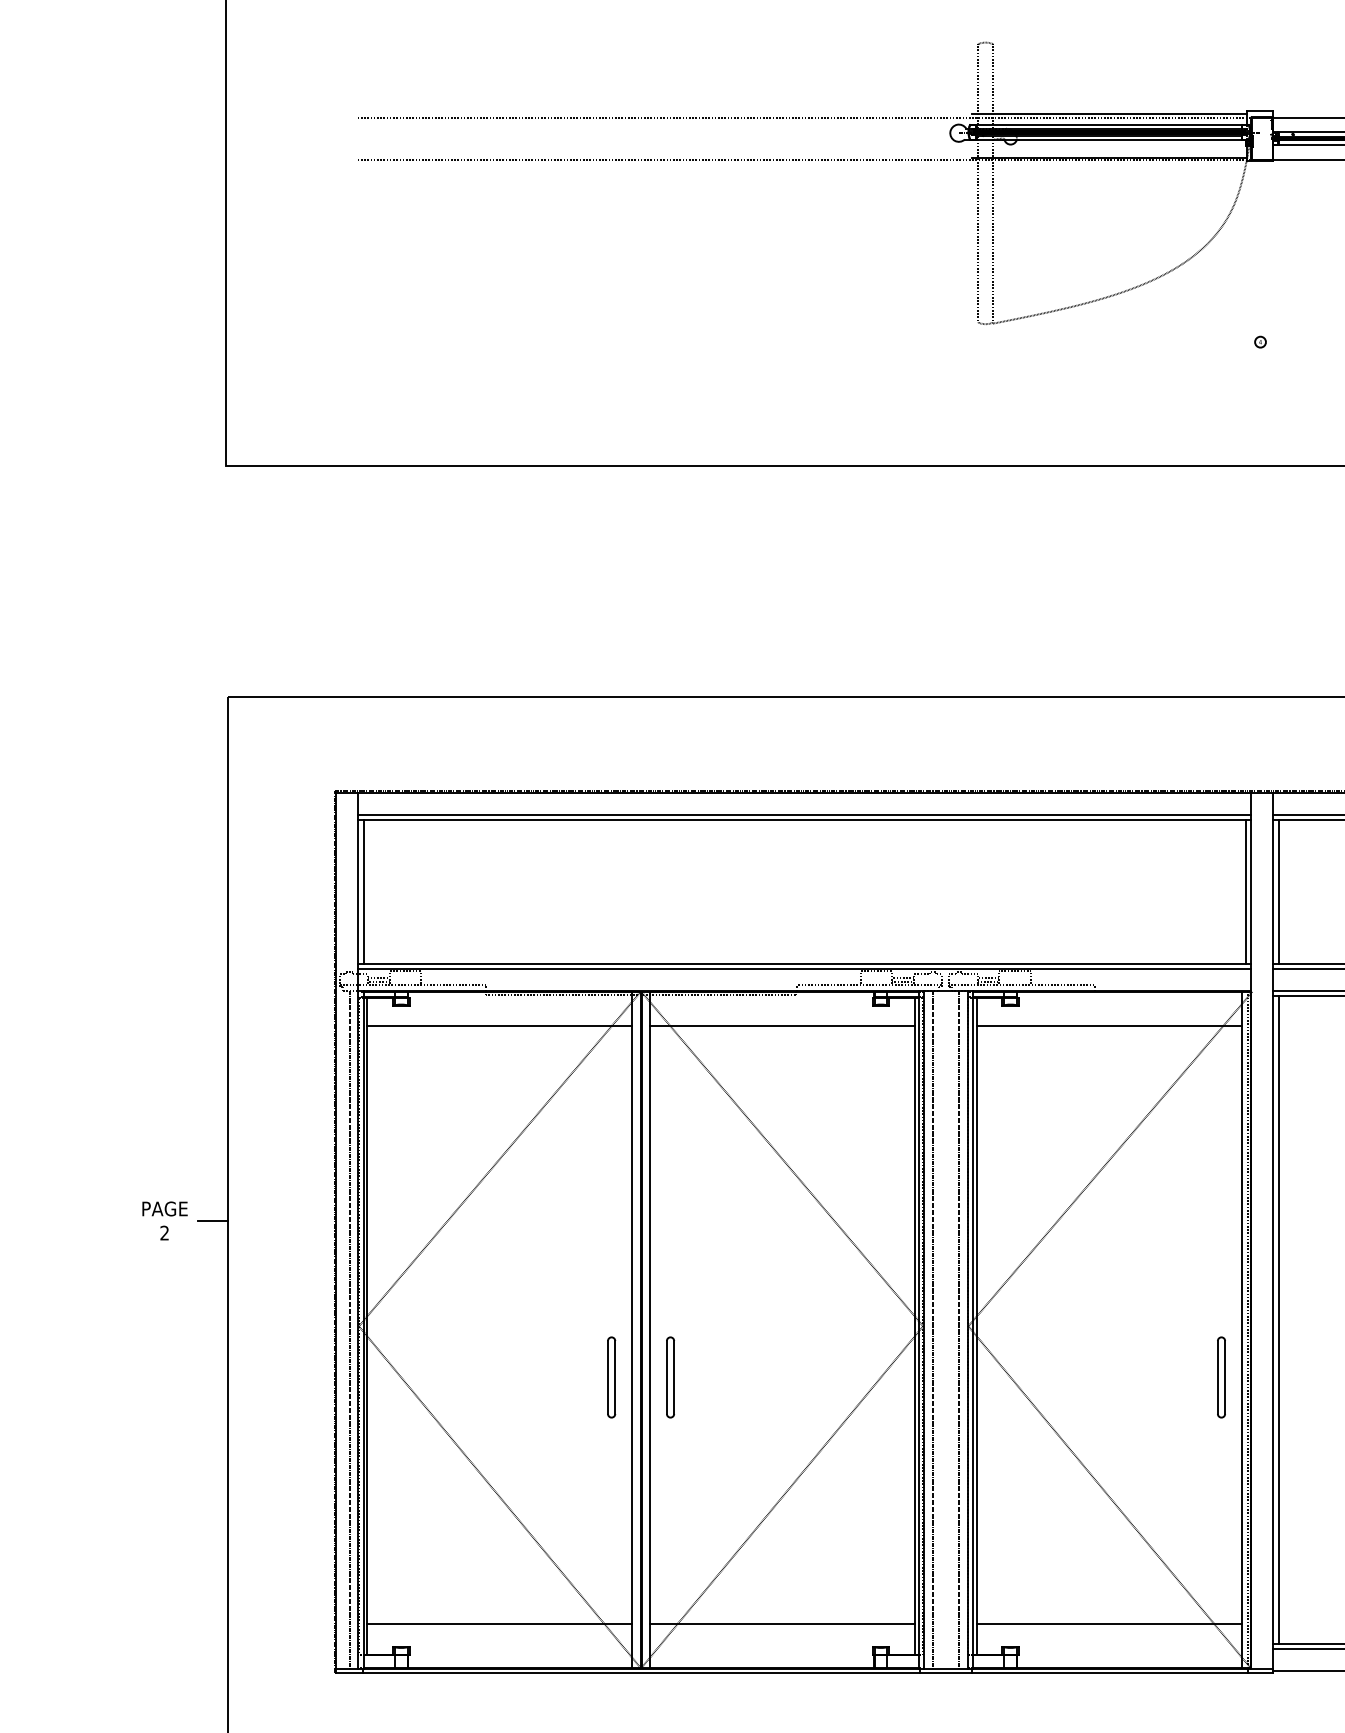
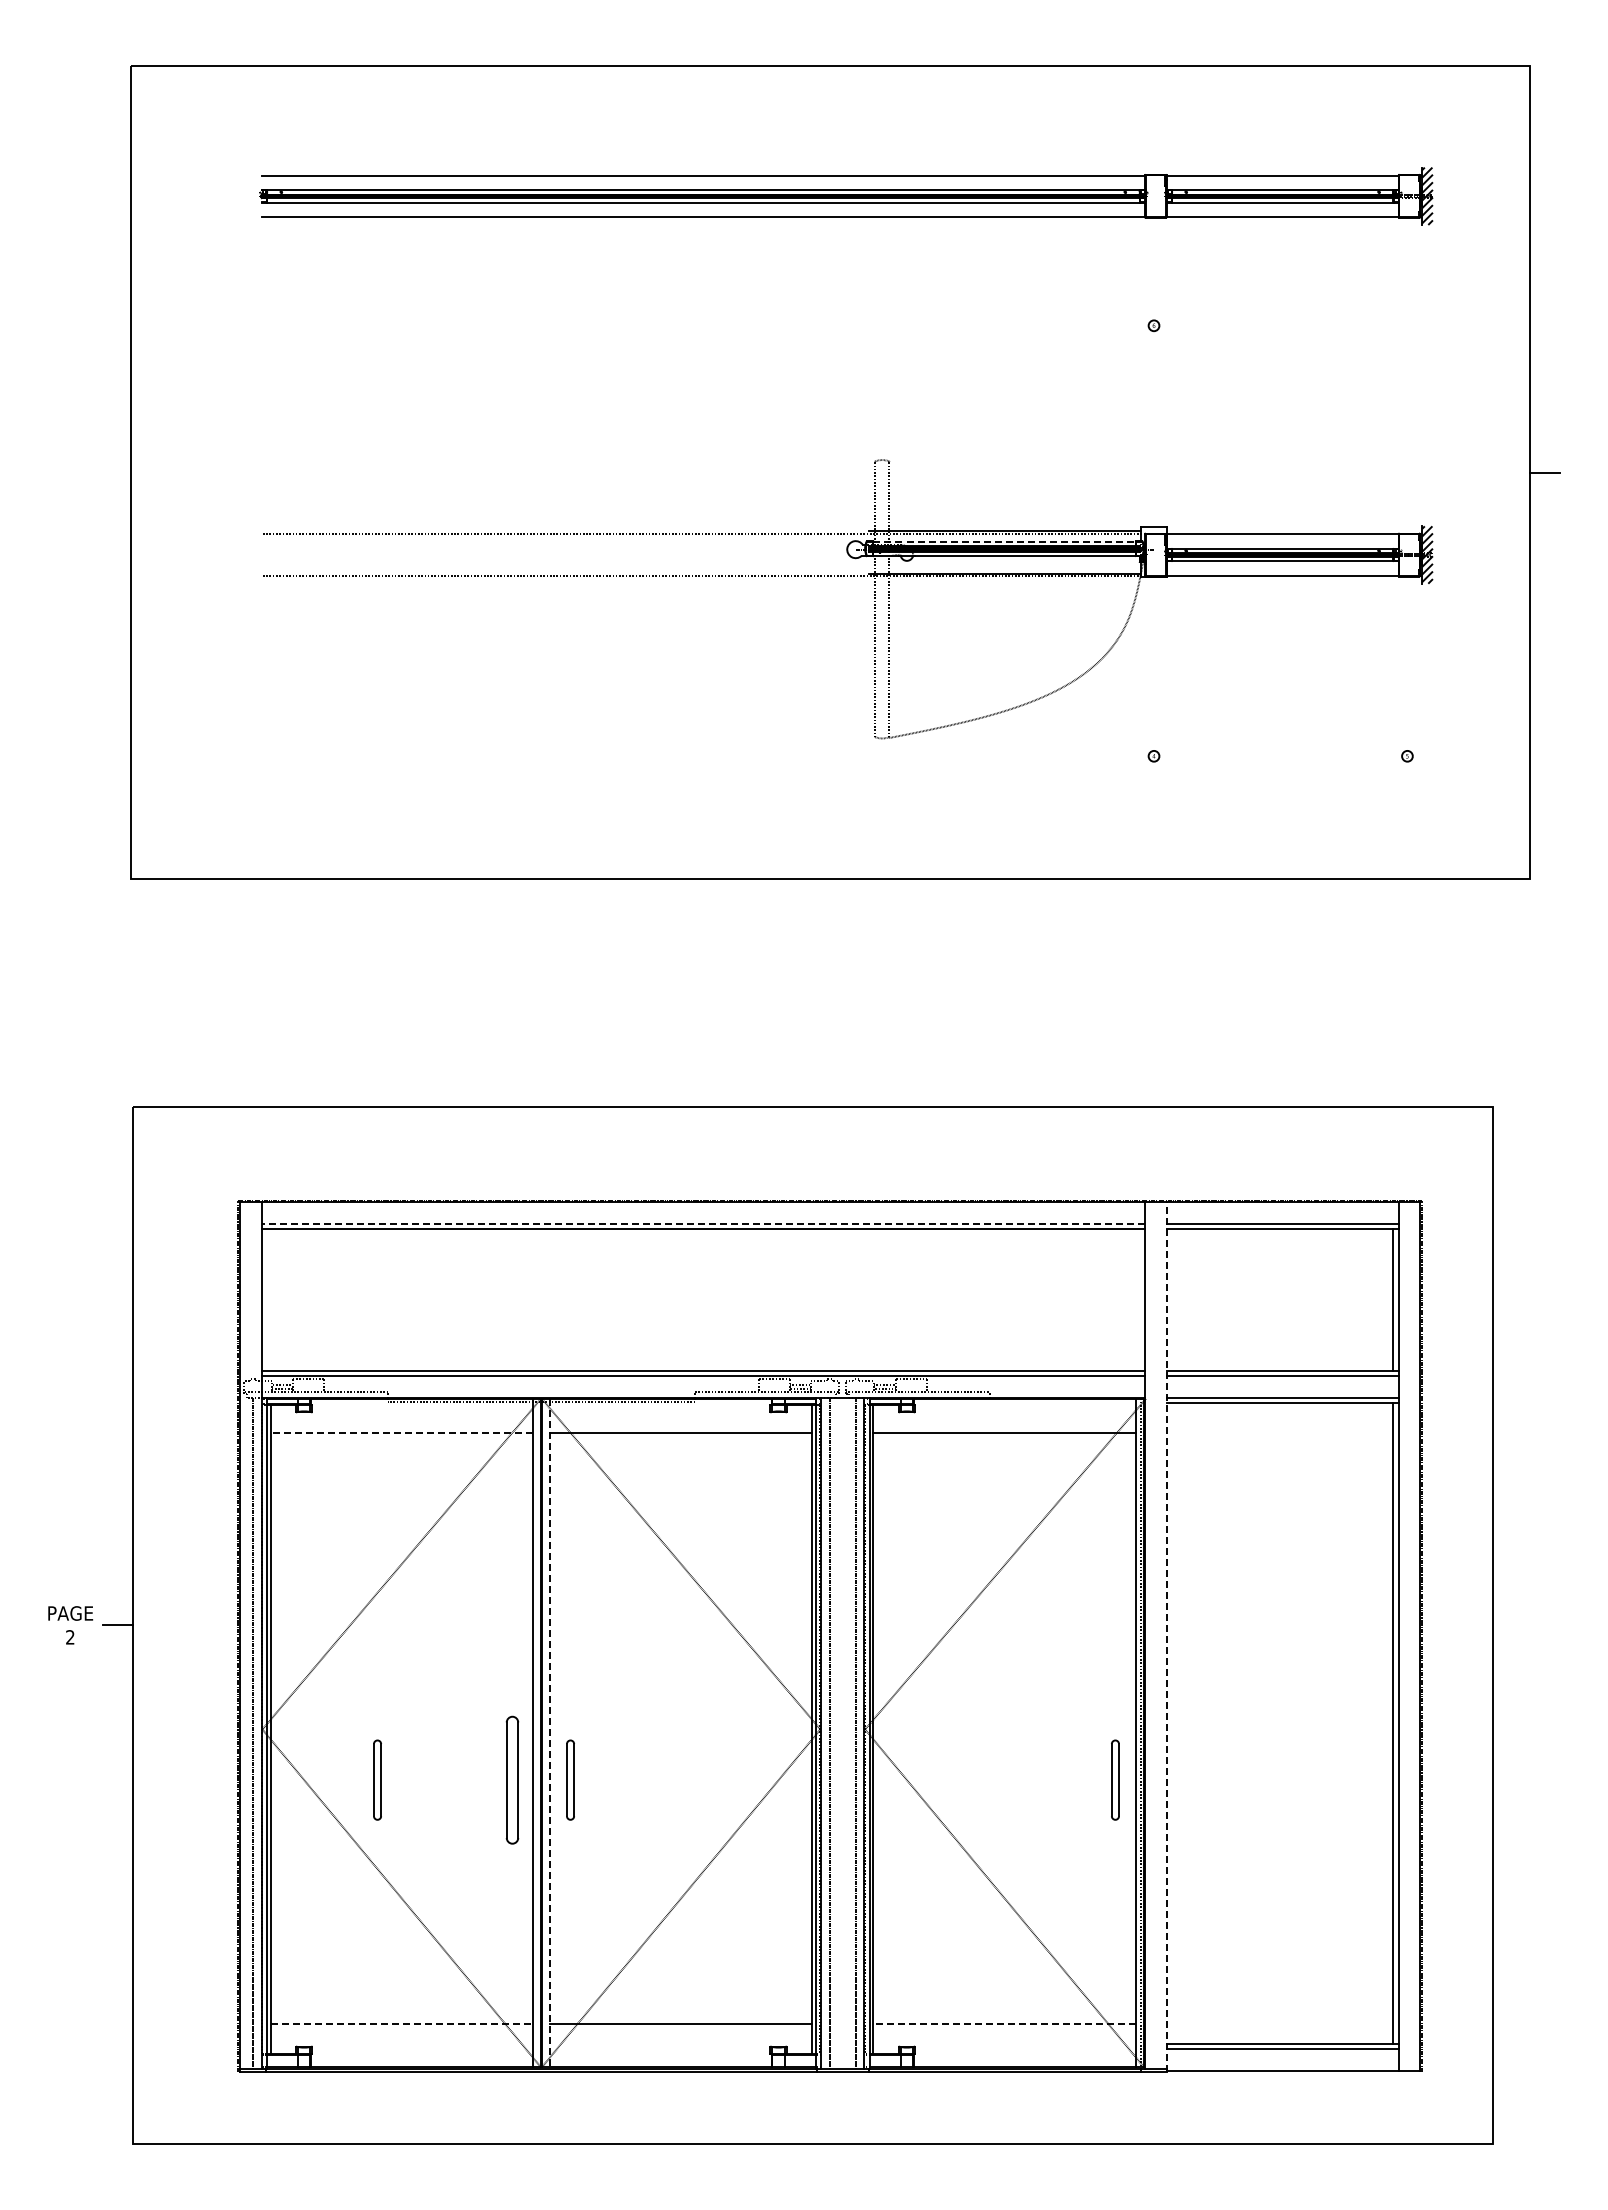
line: (1110, 124) -> (1005, 541), solid -> dashed
line: (804, 814) -> (703, 1223), solid -> dashed
line: (364, 891) -> (267, 1299), removed
line: (1245, 891) -> (1139, 1299), removed
line: (1278, 891) -> (1171, 1299), removed
line: (499, 1025) -> (401, 1432), solid -> dashed
line: (1273, 1233) -> (1166, 1637), solid -> dashed
line: (1278, 1320) -> (1171, 1723), removed
line: (650, 1330) -> (550, 1733), solid -> dashed
part: (475, 1376) -> (377, 1779), added
part: (610, 1376) -> (511, 1779), size x1.6
line: (499, 1624) -> (401, 2024), solid -> dashed
line: (1109, 1624) -> (1004, 2024), solid -> dashed

